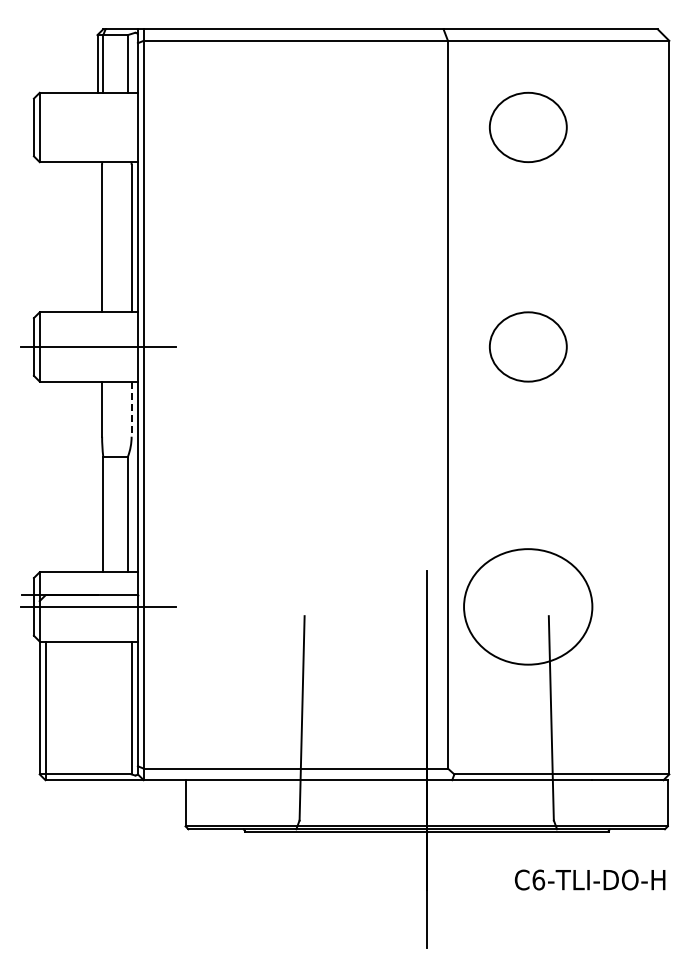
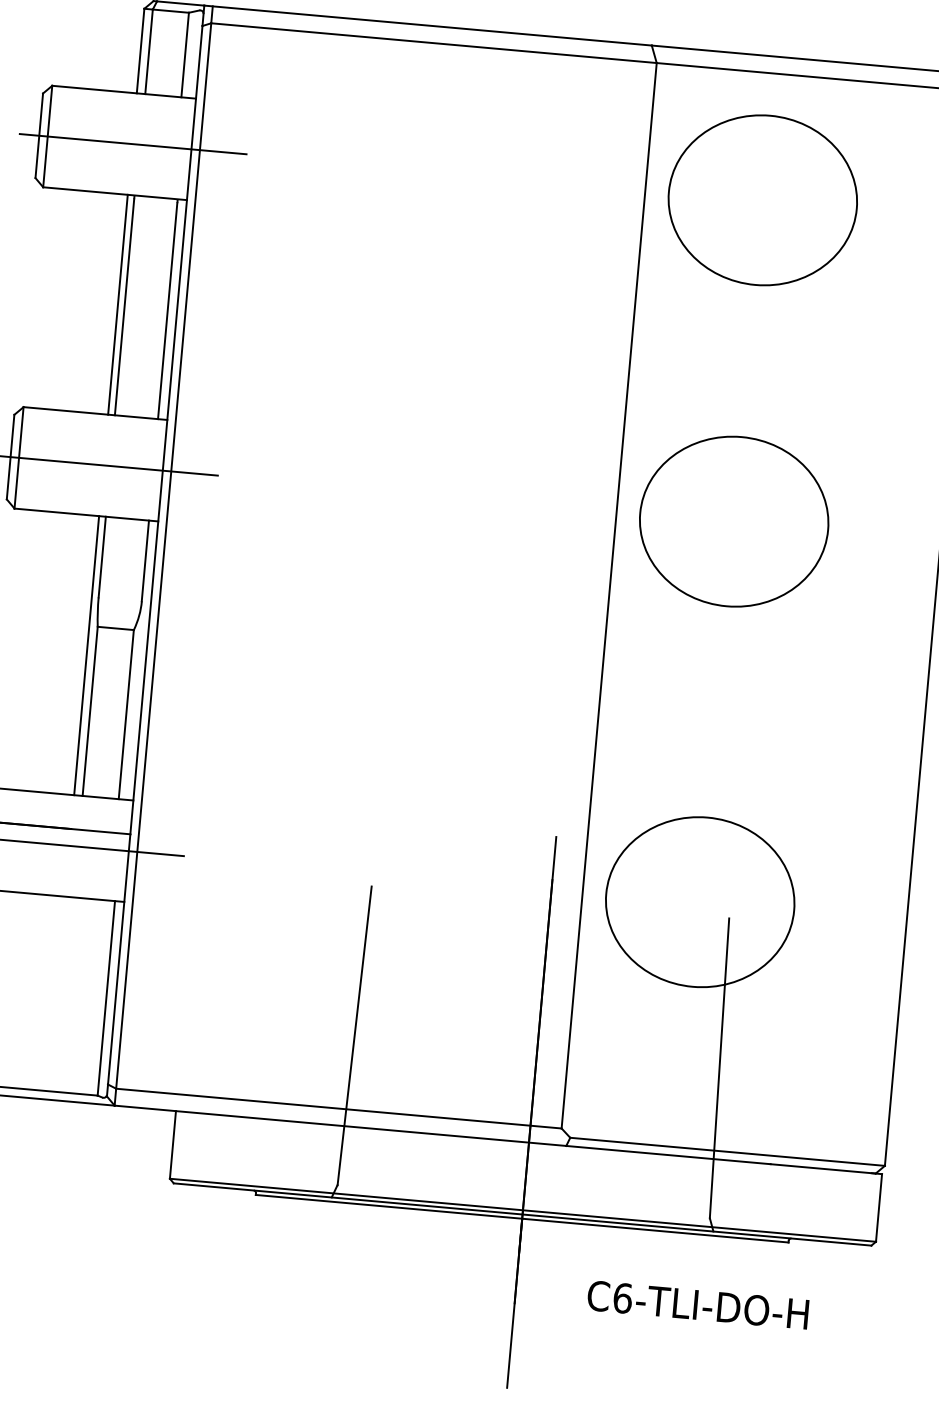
line: (97, 127) -> (132, 144), added
part: (528, 127) -> (763, 200), size x1.67
line: (97, 237) -> (117, 305), added
part: (528, 346) -> (734, 521), size x1.67
line: (131, 409) -> (145, 561), dashed -> solid
line: (97, 476) -> (86, 655), added
text: (590, 879) -> (698, 1304), moved

